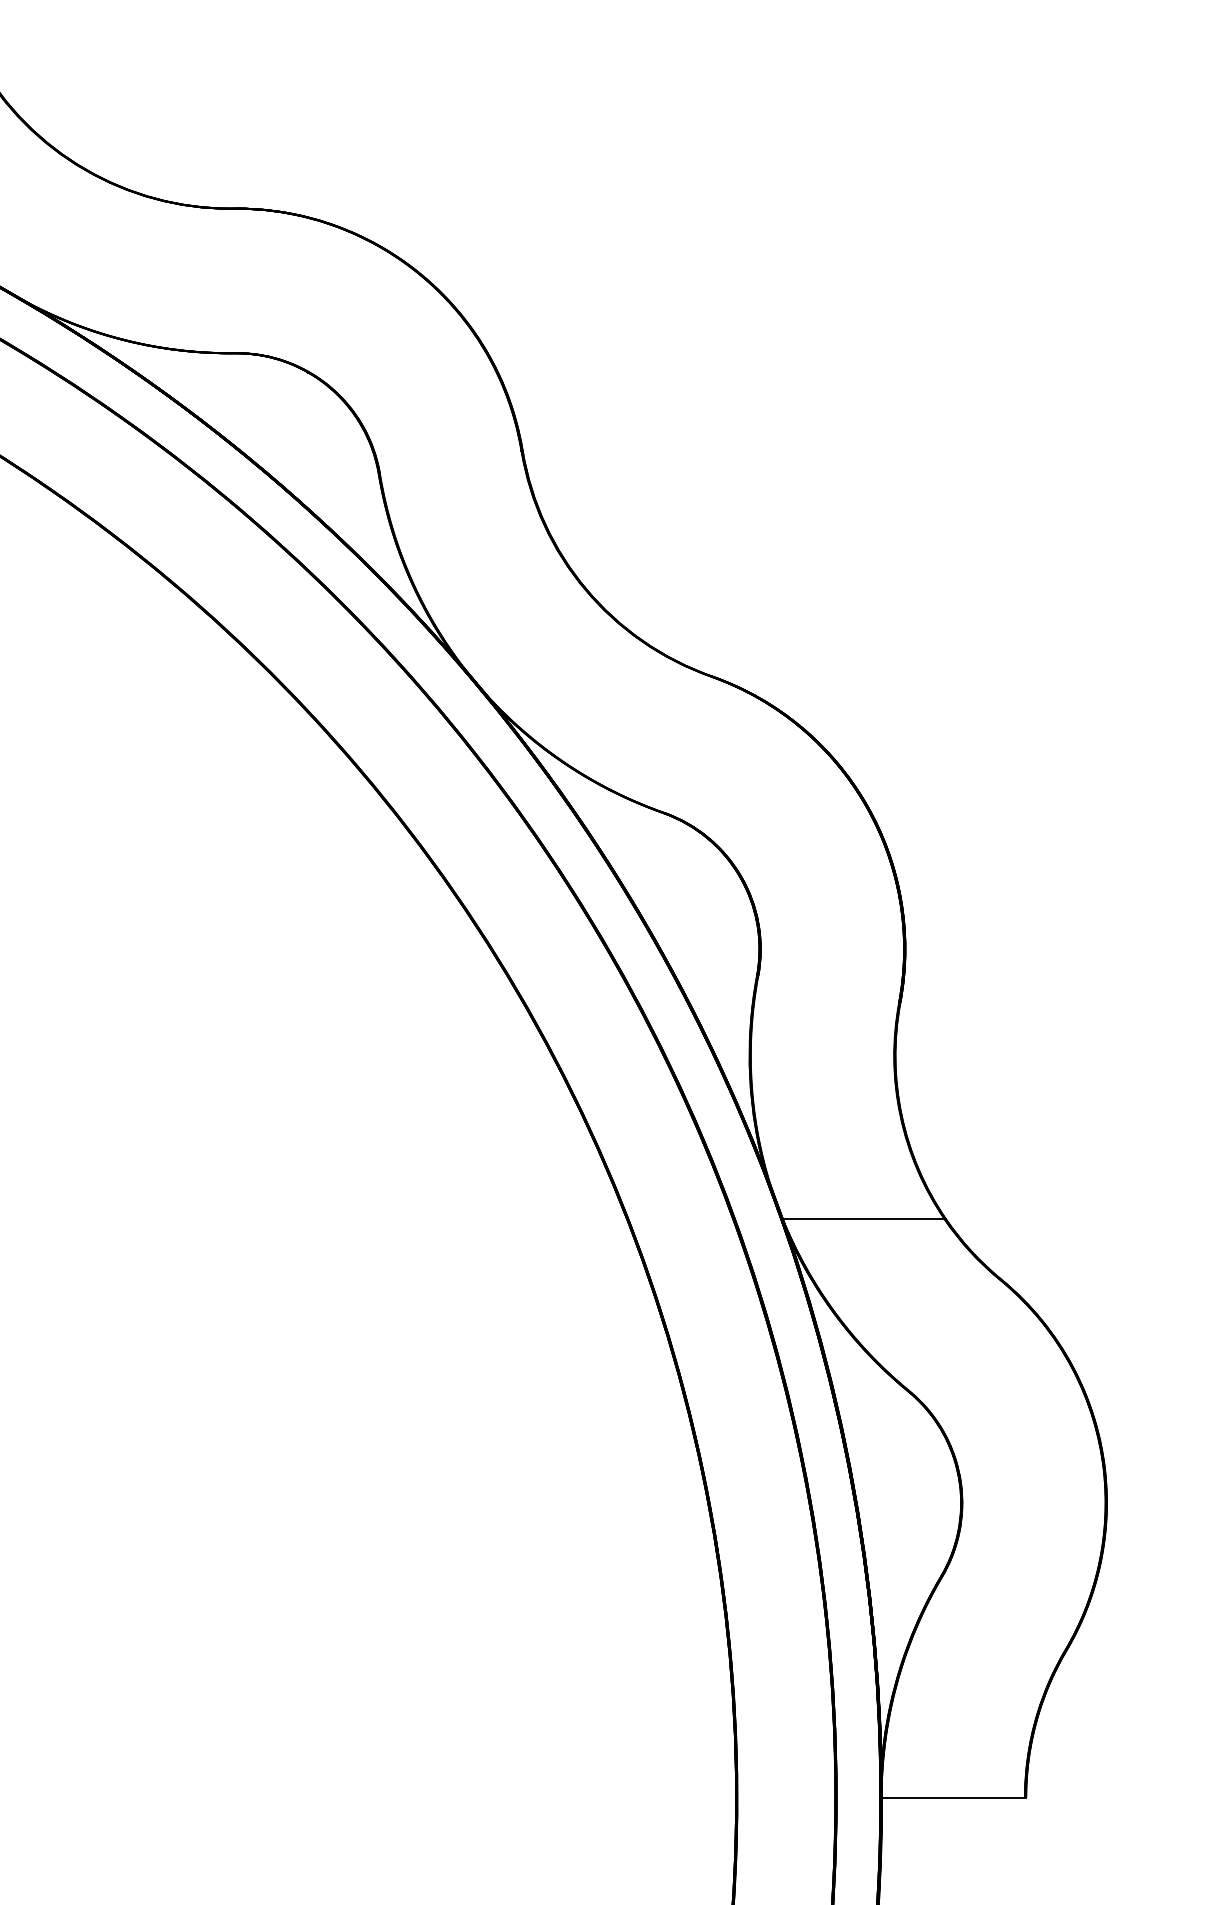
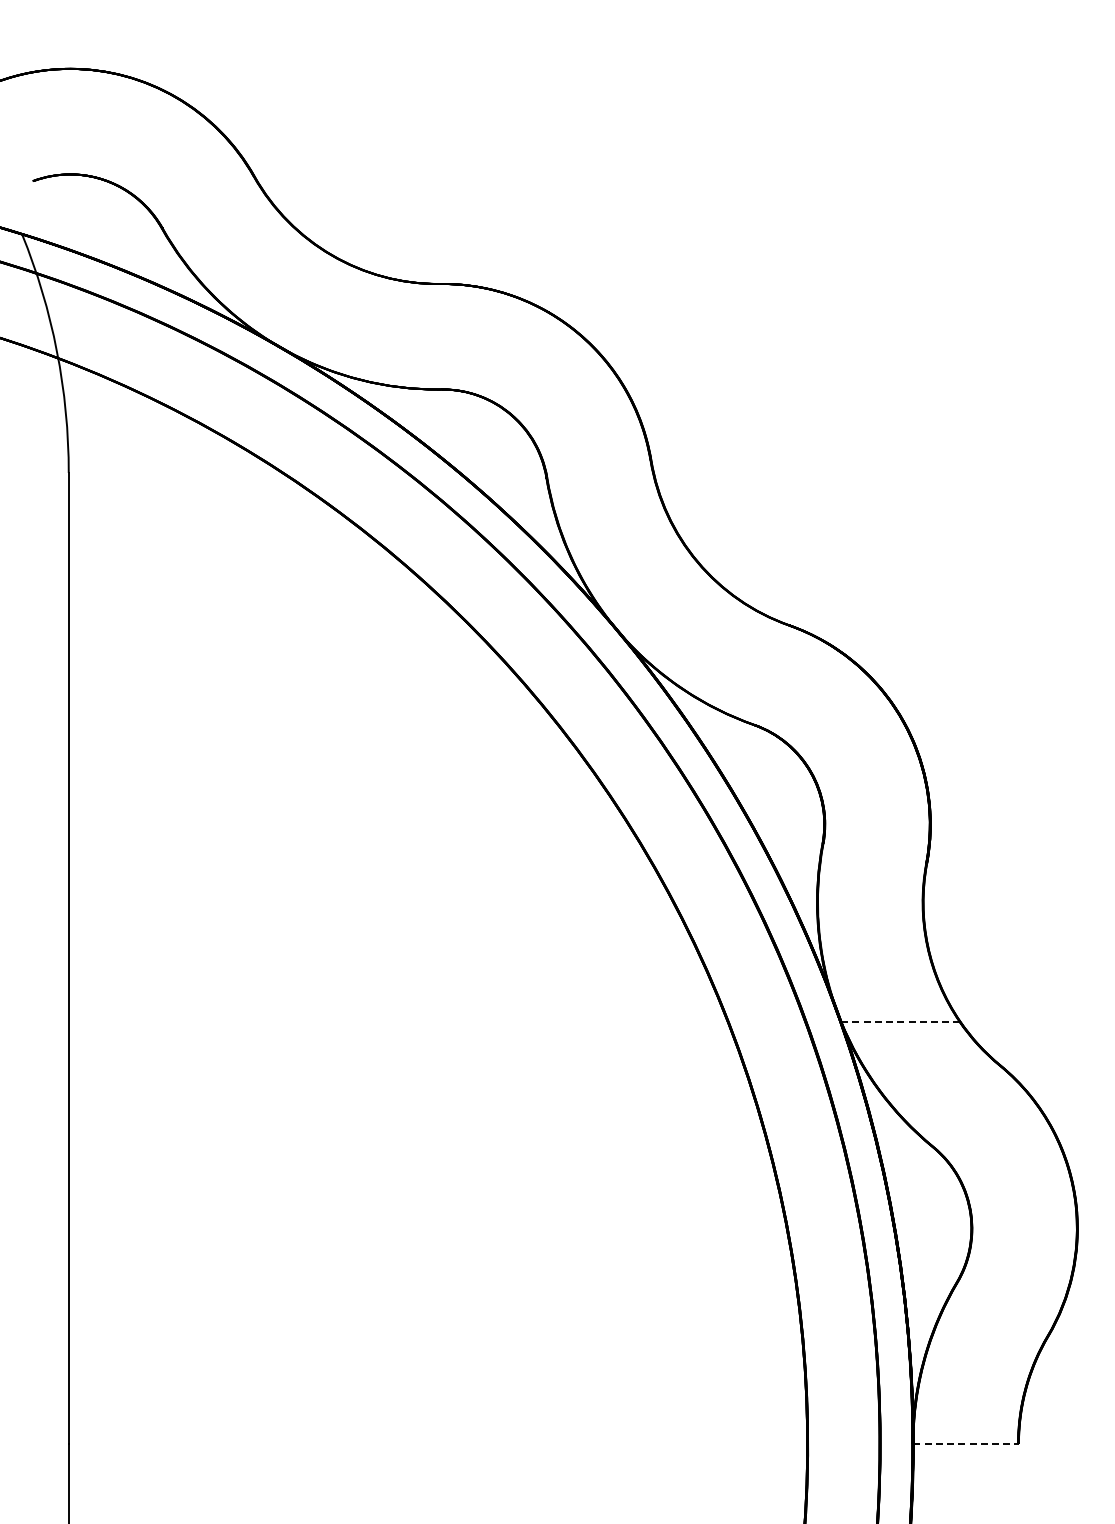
line: (863, 1219) -> (900, 1021), solid -> dashed
line: (954, 1797) -> (966, 1443), solid -> dashed

